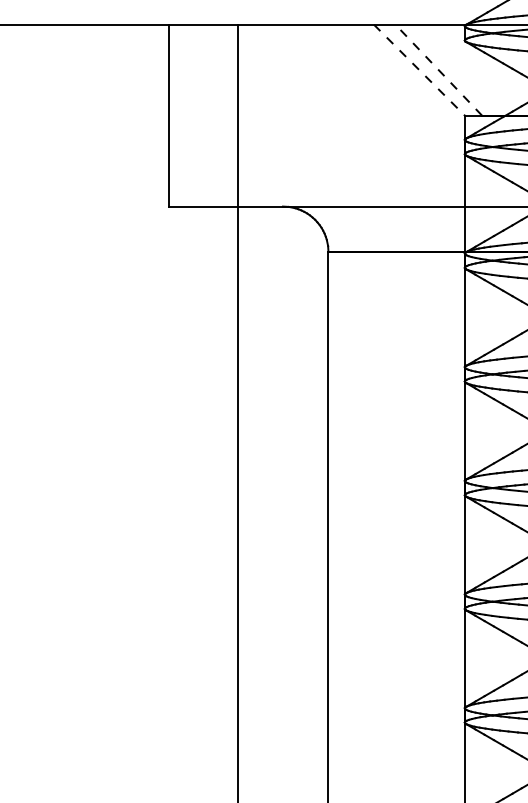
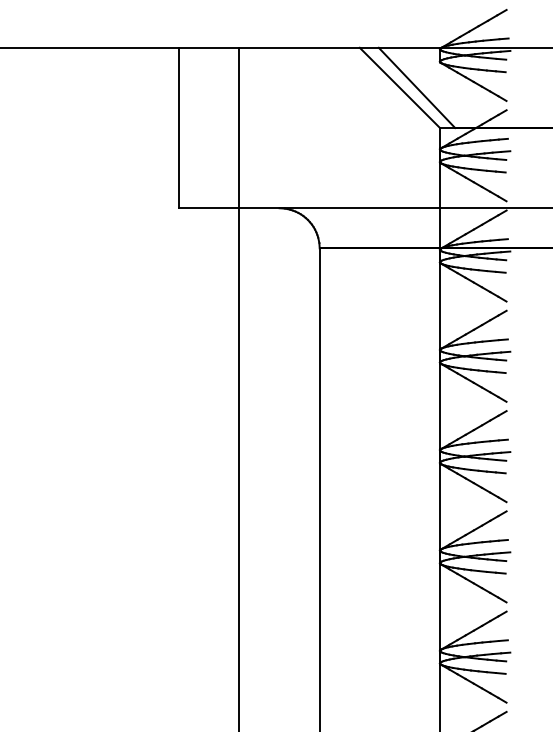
line: (418, 69) -> (399, 87), dashed -> solid
line: (438, 69) -> (416, 87), dashed -> solid

